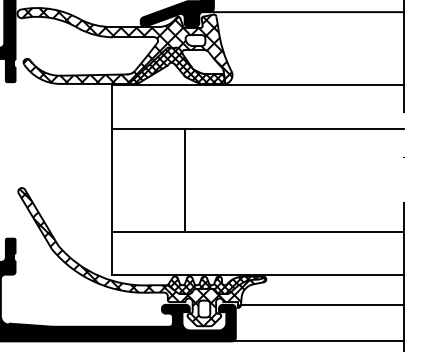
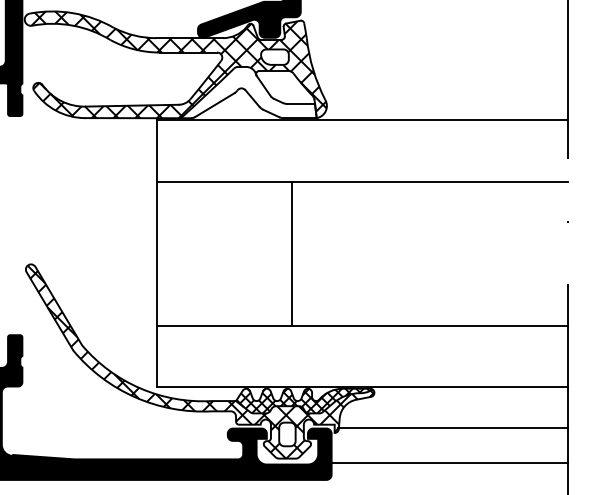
line: (307, 12) -> (432, 17), removed
hatch: (176, 65) -> (248, 92), removed
line: (184, 180) -> (291, 253), moved
line: (318, 341) -> (447, 463), moved

